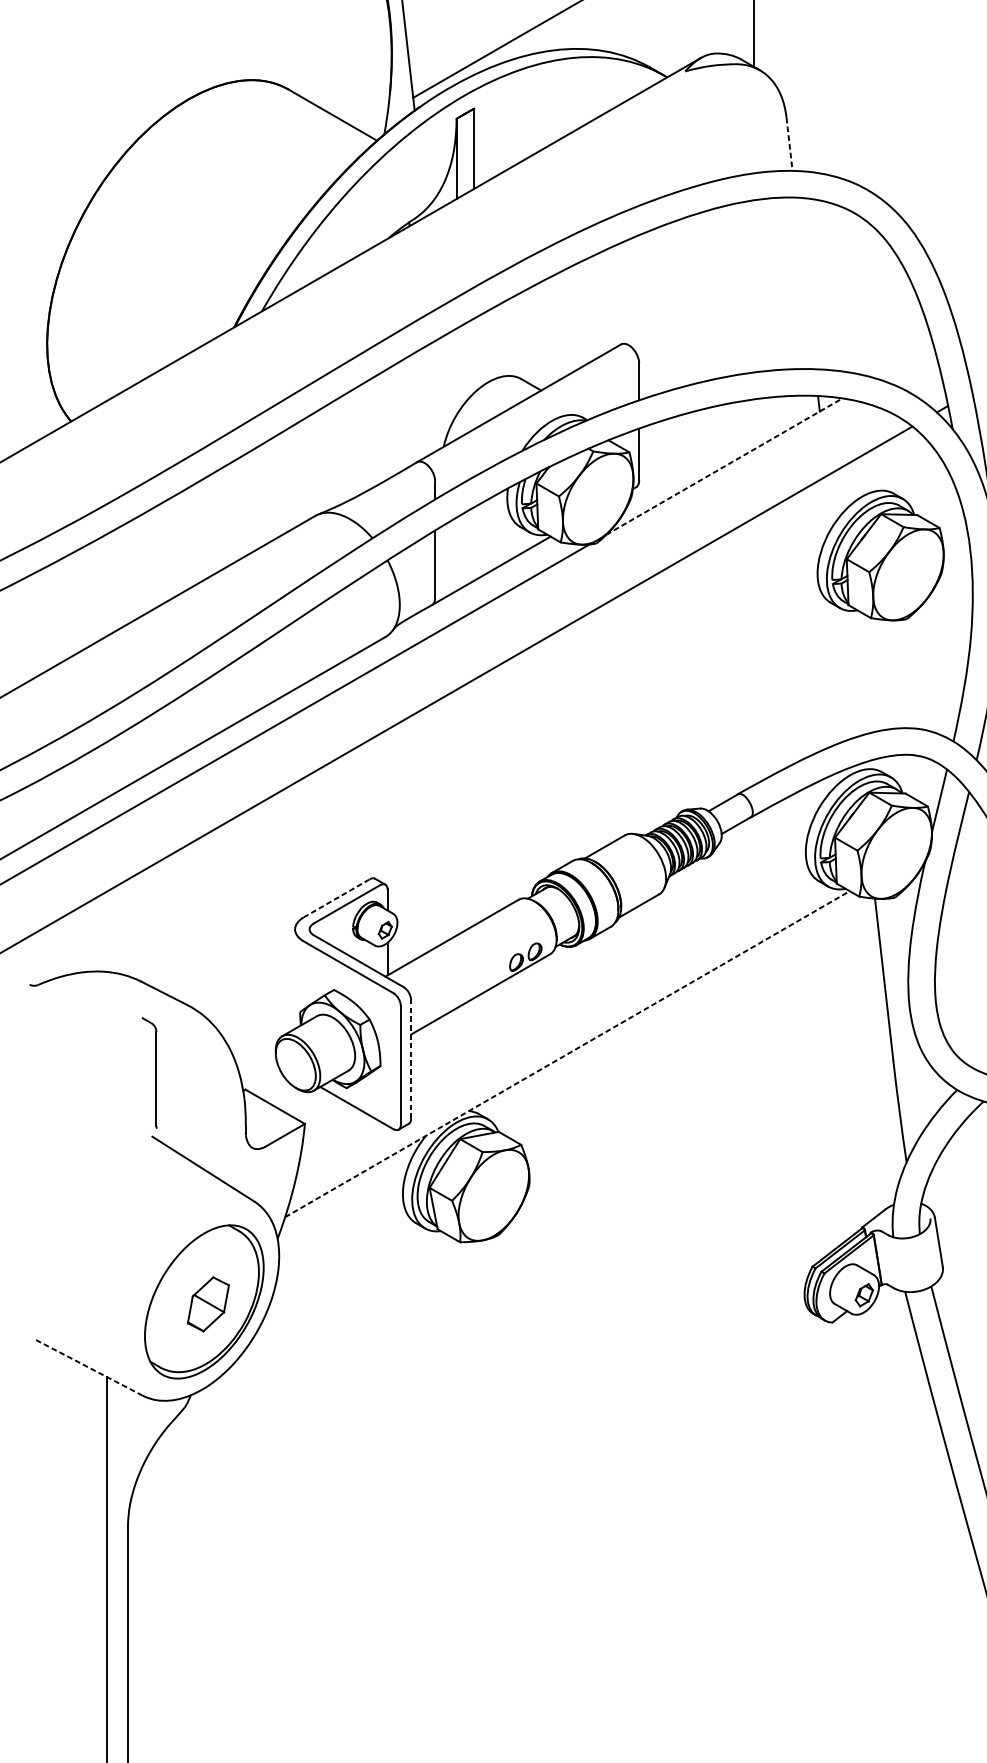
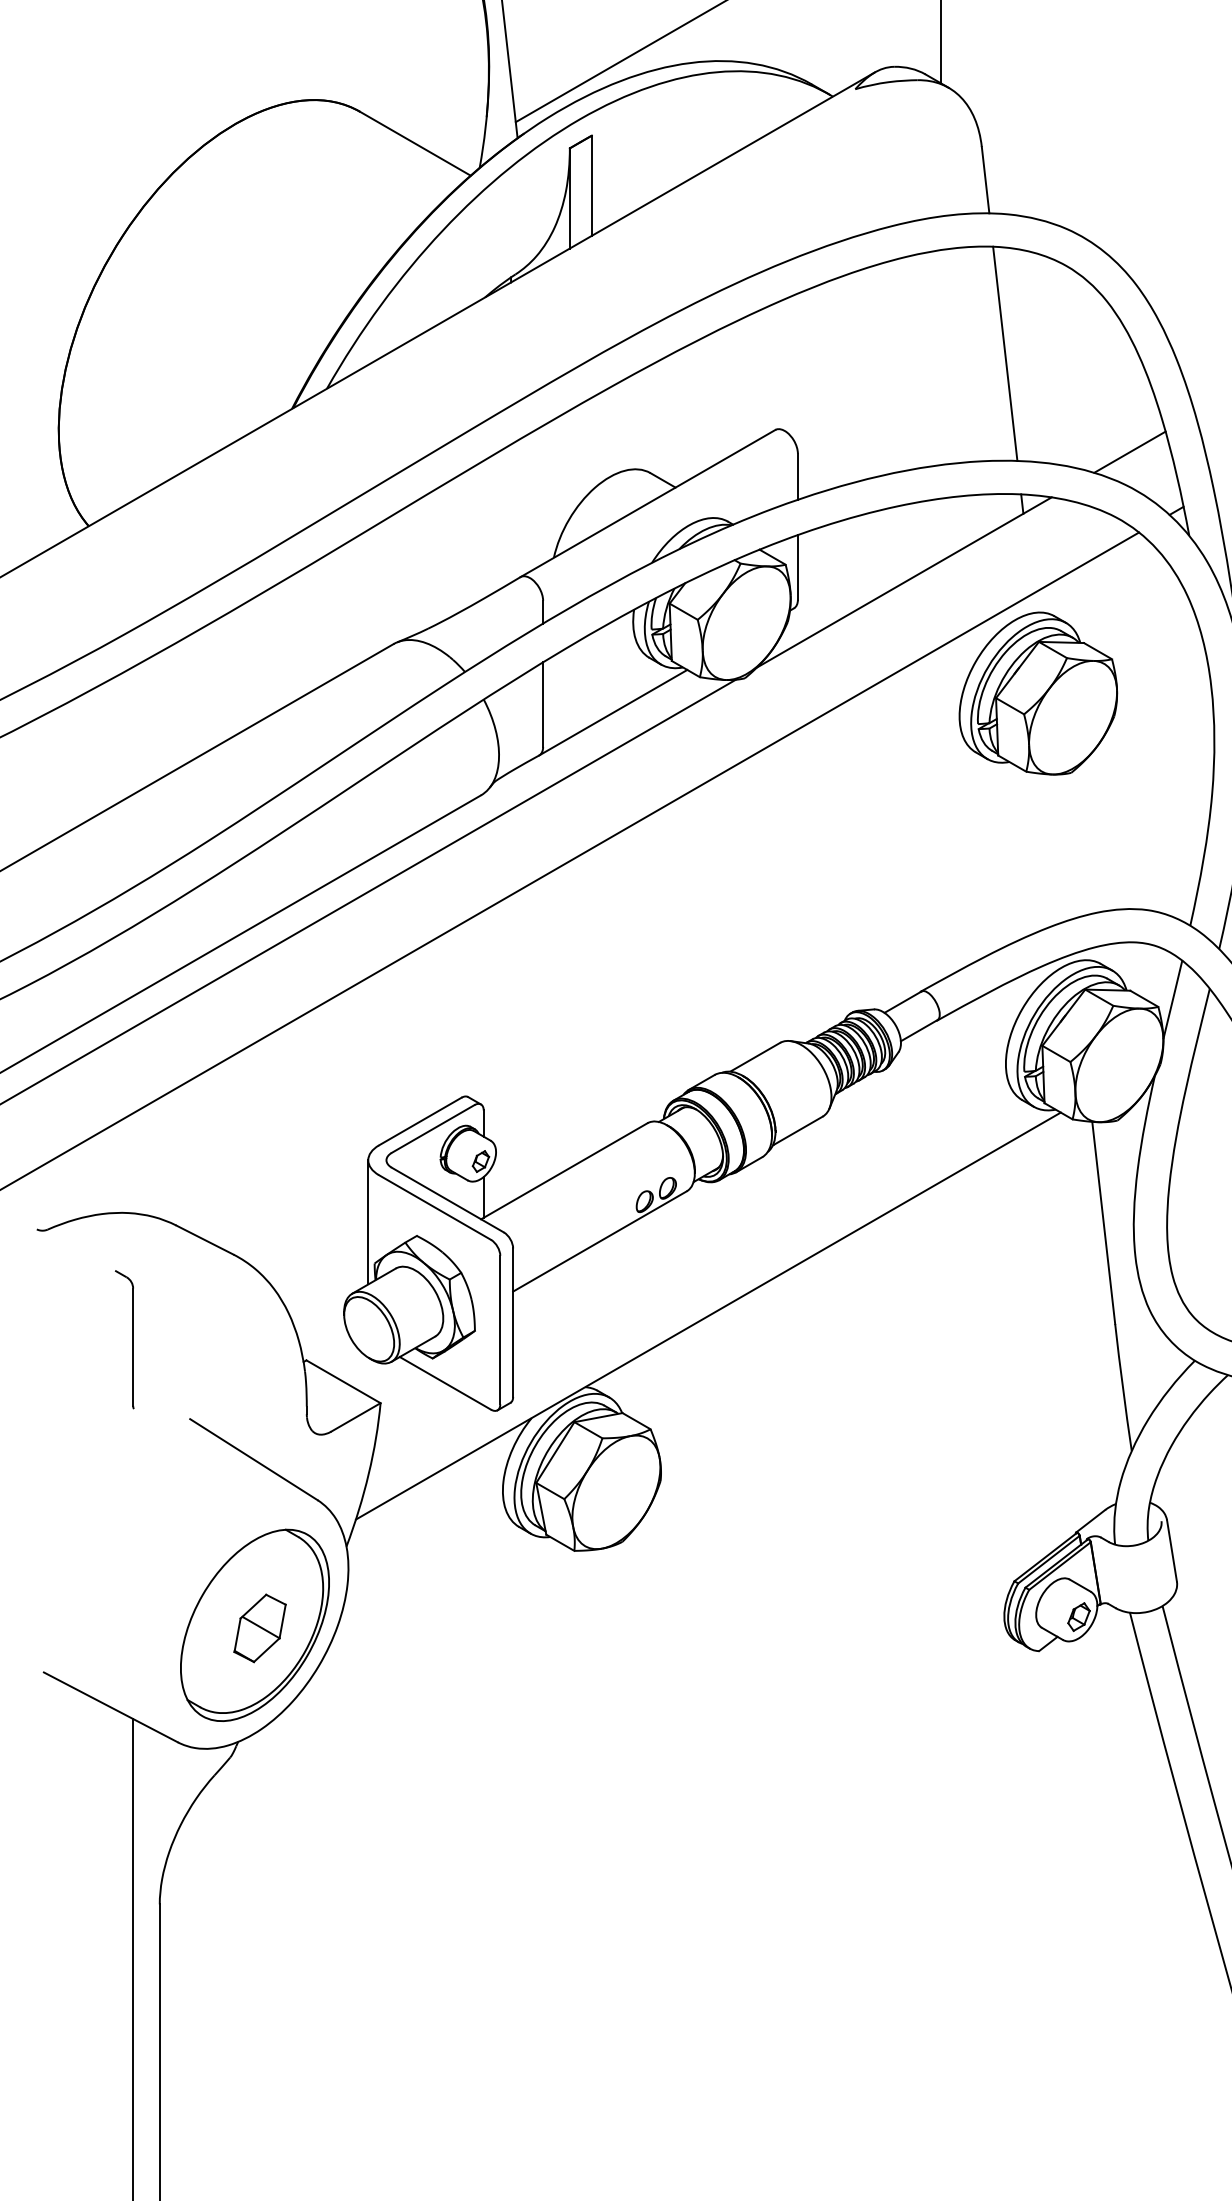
line: (789, 144) -> (985, 180), dashed -> solid
line: (805, 283) -> (1005, 353), added
line: (904, 361) -> (1129, 451), added
line: (724, 466) -> (904, 582), dashed -> solid
part: (880, 555) -> (1038, 693), moved
line: (336, 898) -> (420, 1121), dashed -> solid
line: (295, 979) -> (368, 1222), added
line: (567, 1054) -> (708, 1316), dashed -> solid
line: (411, 1059) -> (513, 1322), dashed -> solid
part: (155, 1072) -> (132, 1339), moved
line: (88, 1367) -> (110, 1707), dashed -> solid

